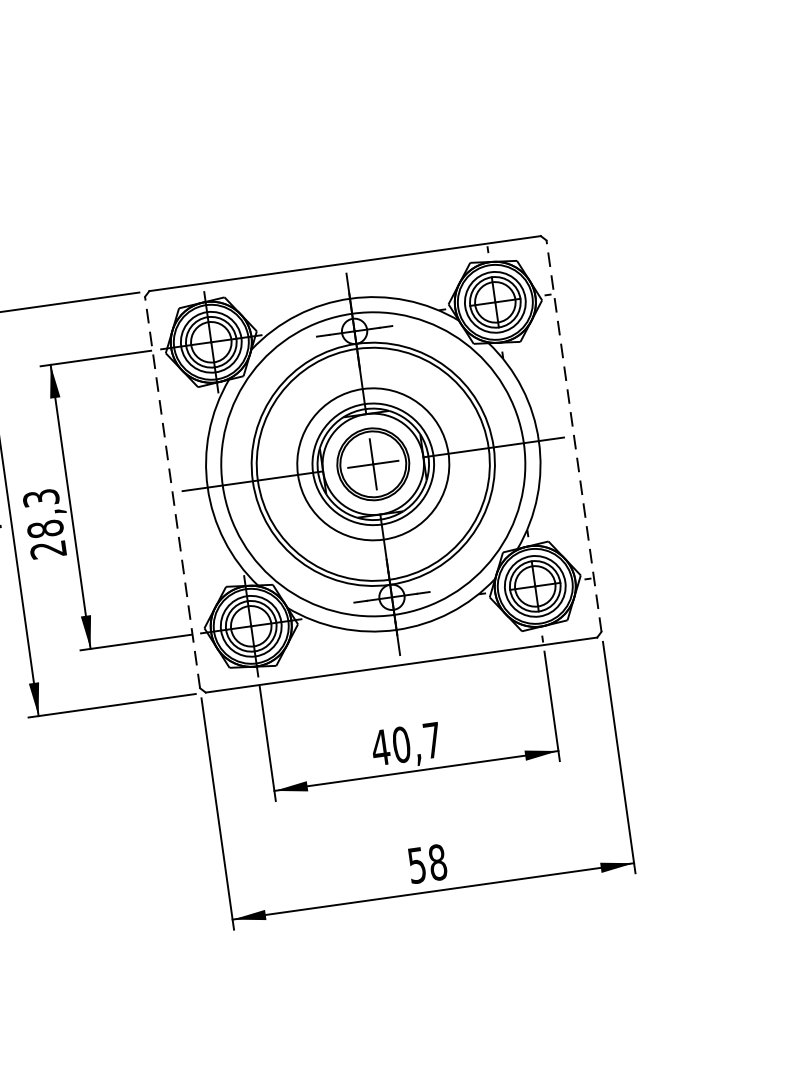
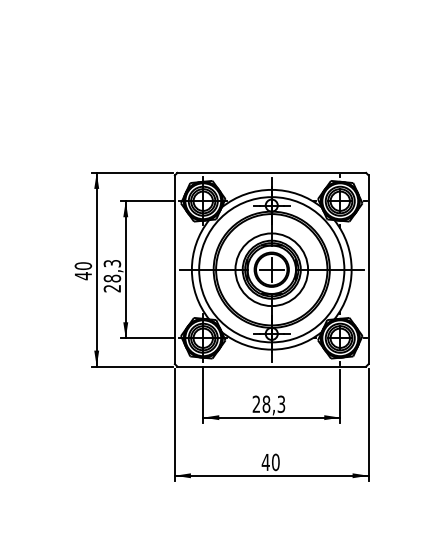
line: (573, 435) -> (368, 269), dashed -> solid
line: (171, 492) -> (174, 269), dashed -> solid
text: (405, 742) -> (268, 403), 40,7 -> 28,3
text: (426, 864) -> (270, 462), 58 -> 40

